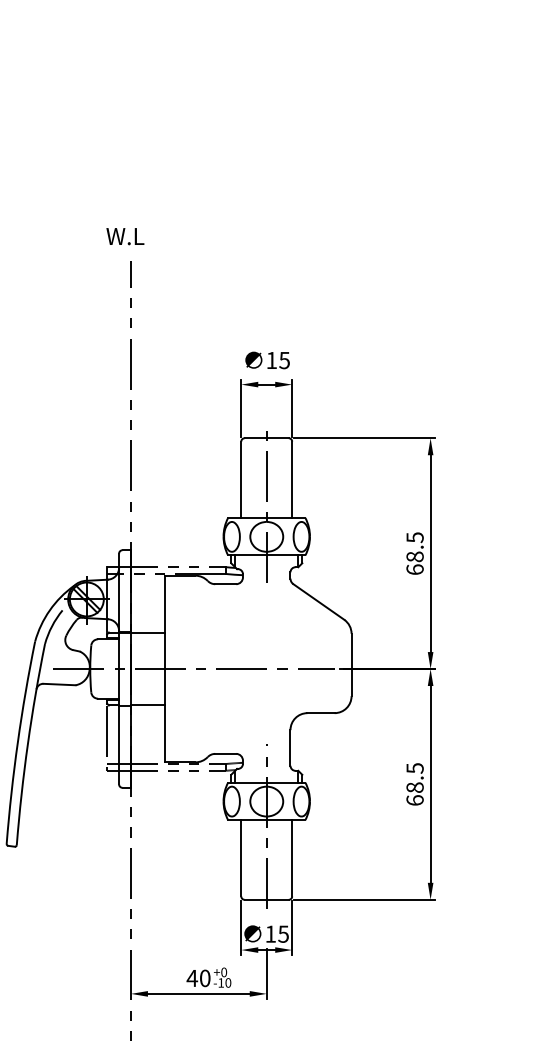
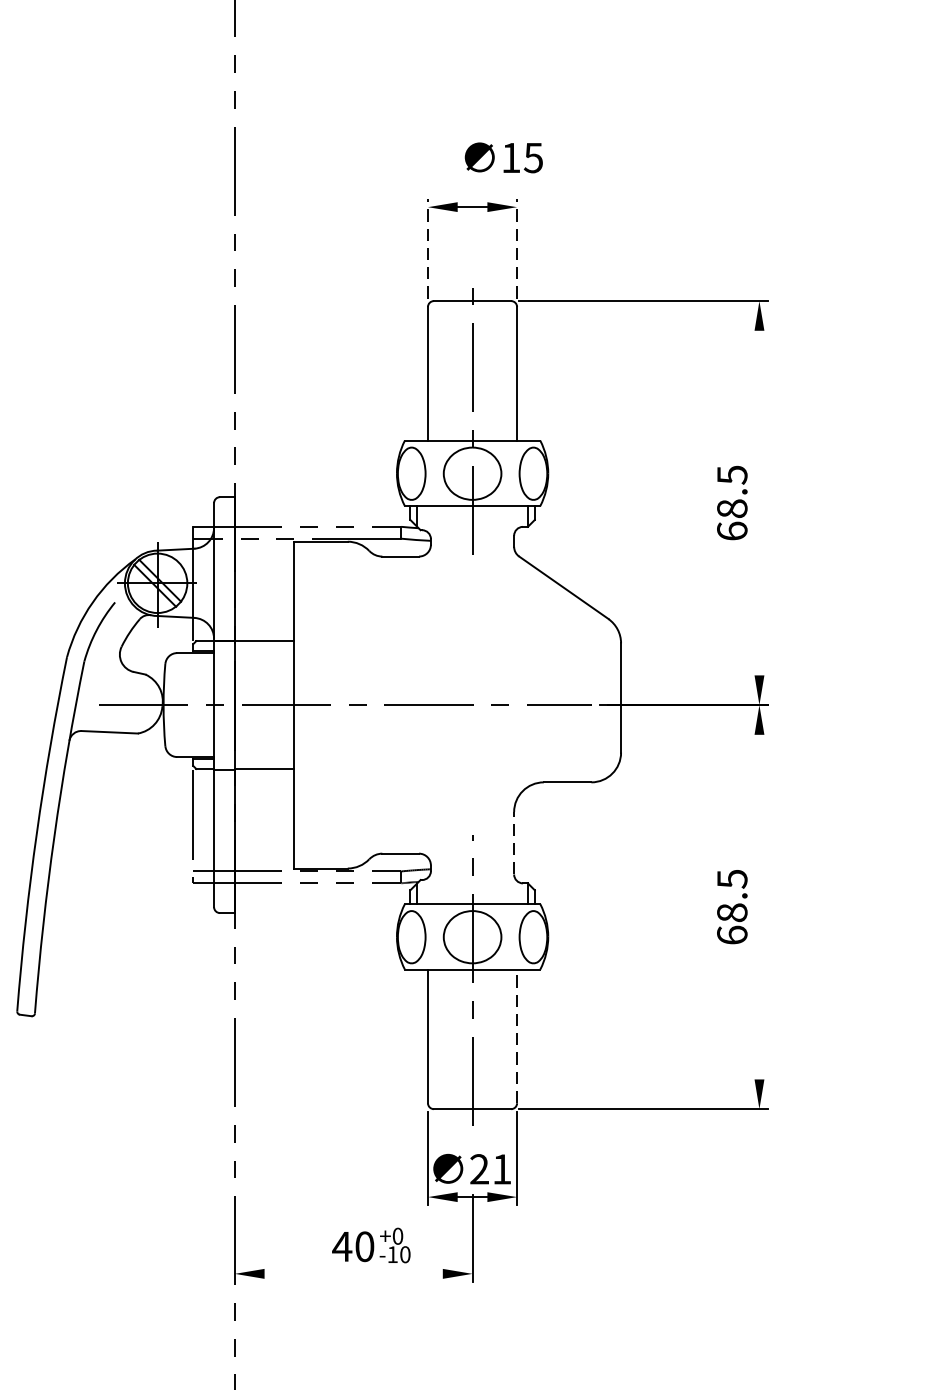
text: (267, 360) -> (503, 157), moved
line: (241, 408) -> (428, 248), solid -> dashed
line: (292, 408) -> (517, 248), solid -> dashed
line: (430, 553) -> (759, 502), removed
line: (290, 747) -> (514, 842), solid -> dashed
line: (430, 784) -> (759, 907), removed
line: (292, 857) -> (517, 1035), solid -> dashed
text: (276, 933) -> (489, 1168), 15 -> 21
line: (198, 993) -> (353, 1273), removed

